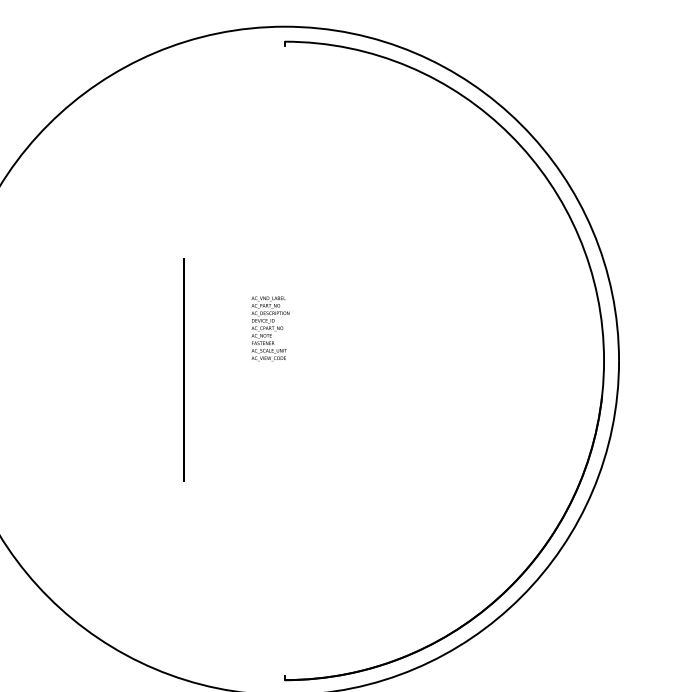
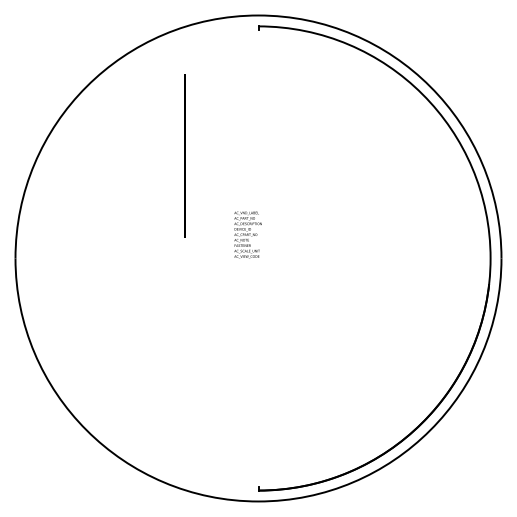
line: (183, 369) -> (184, 155), moved

